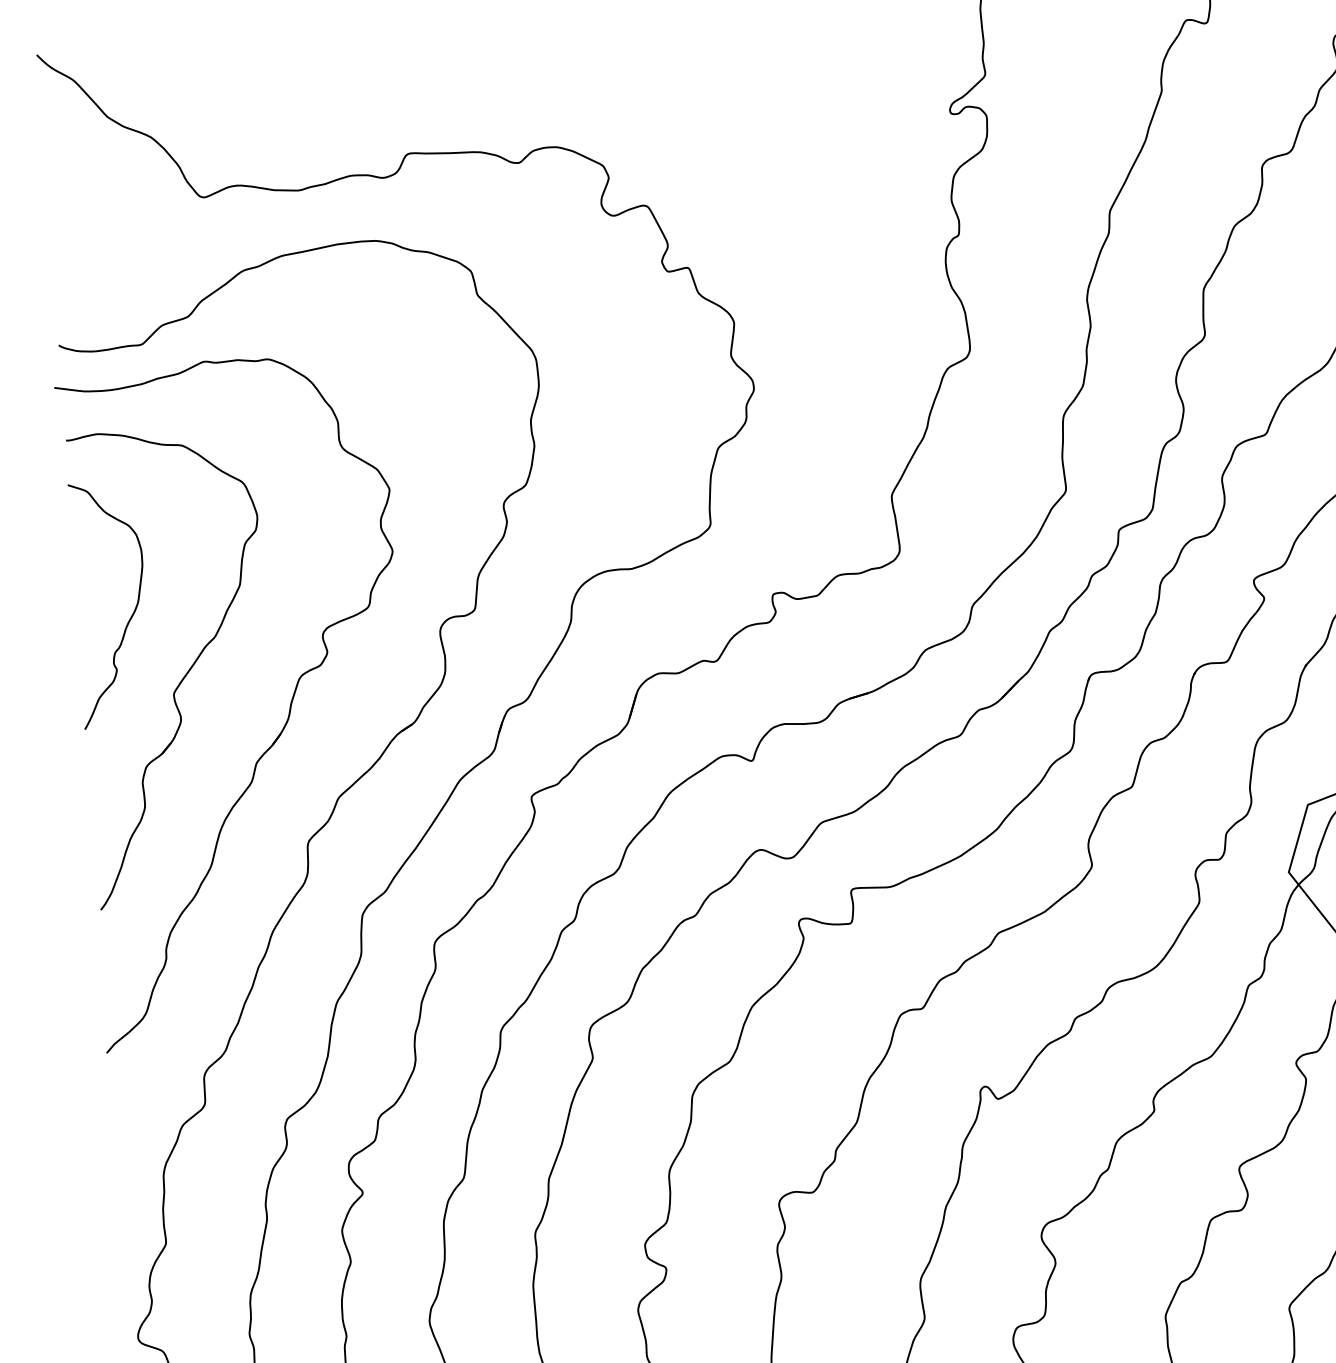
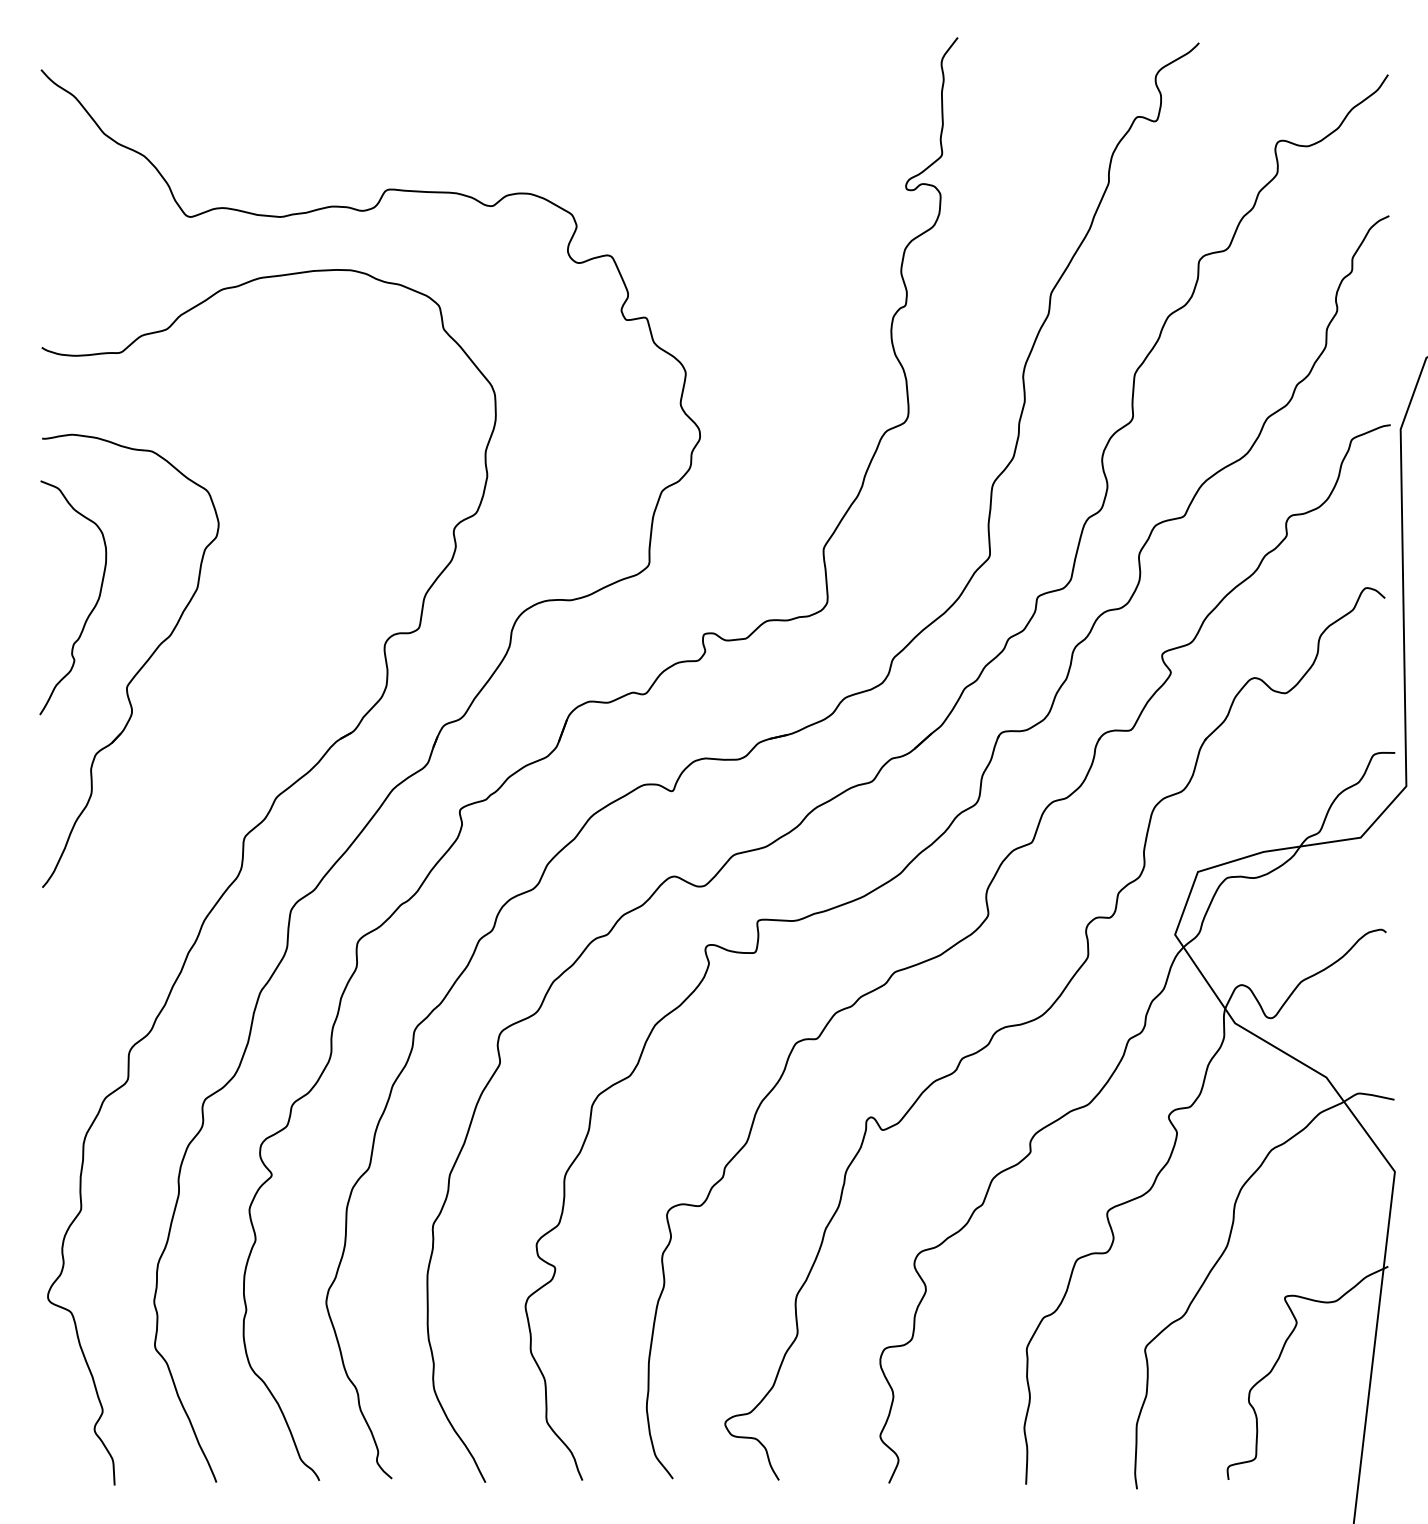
part: (289, 708) -> (235, 709), removed

